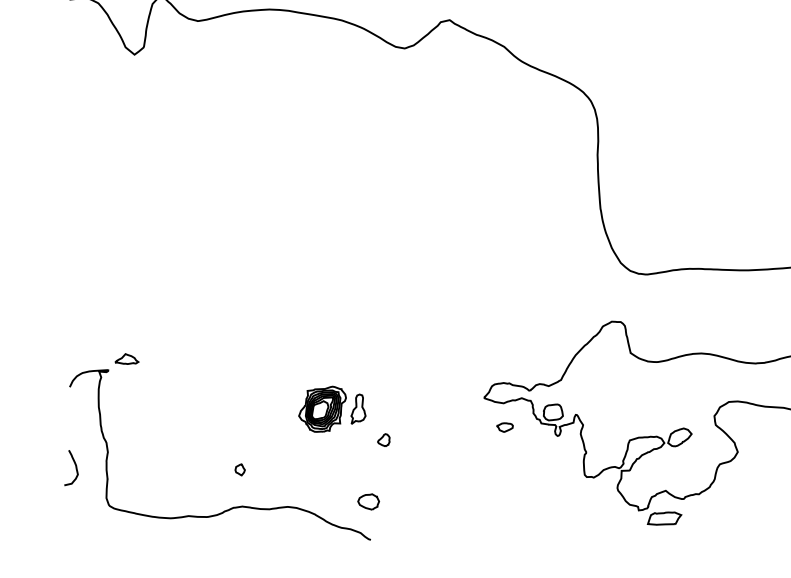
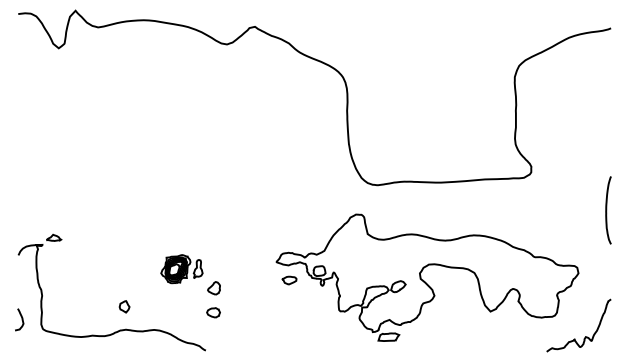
part: (505, 427) -> (289, 280), size x1.43
part: (383, 440) -> (213, 288), size x1.67
curve: (74, 467) -> (21, 319), moved
part: (240, 469) -> (124, 306), size x1.67
part: (368, 501) -> (213, 312), moved

